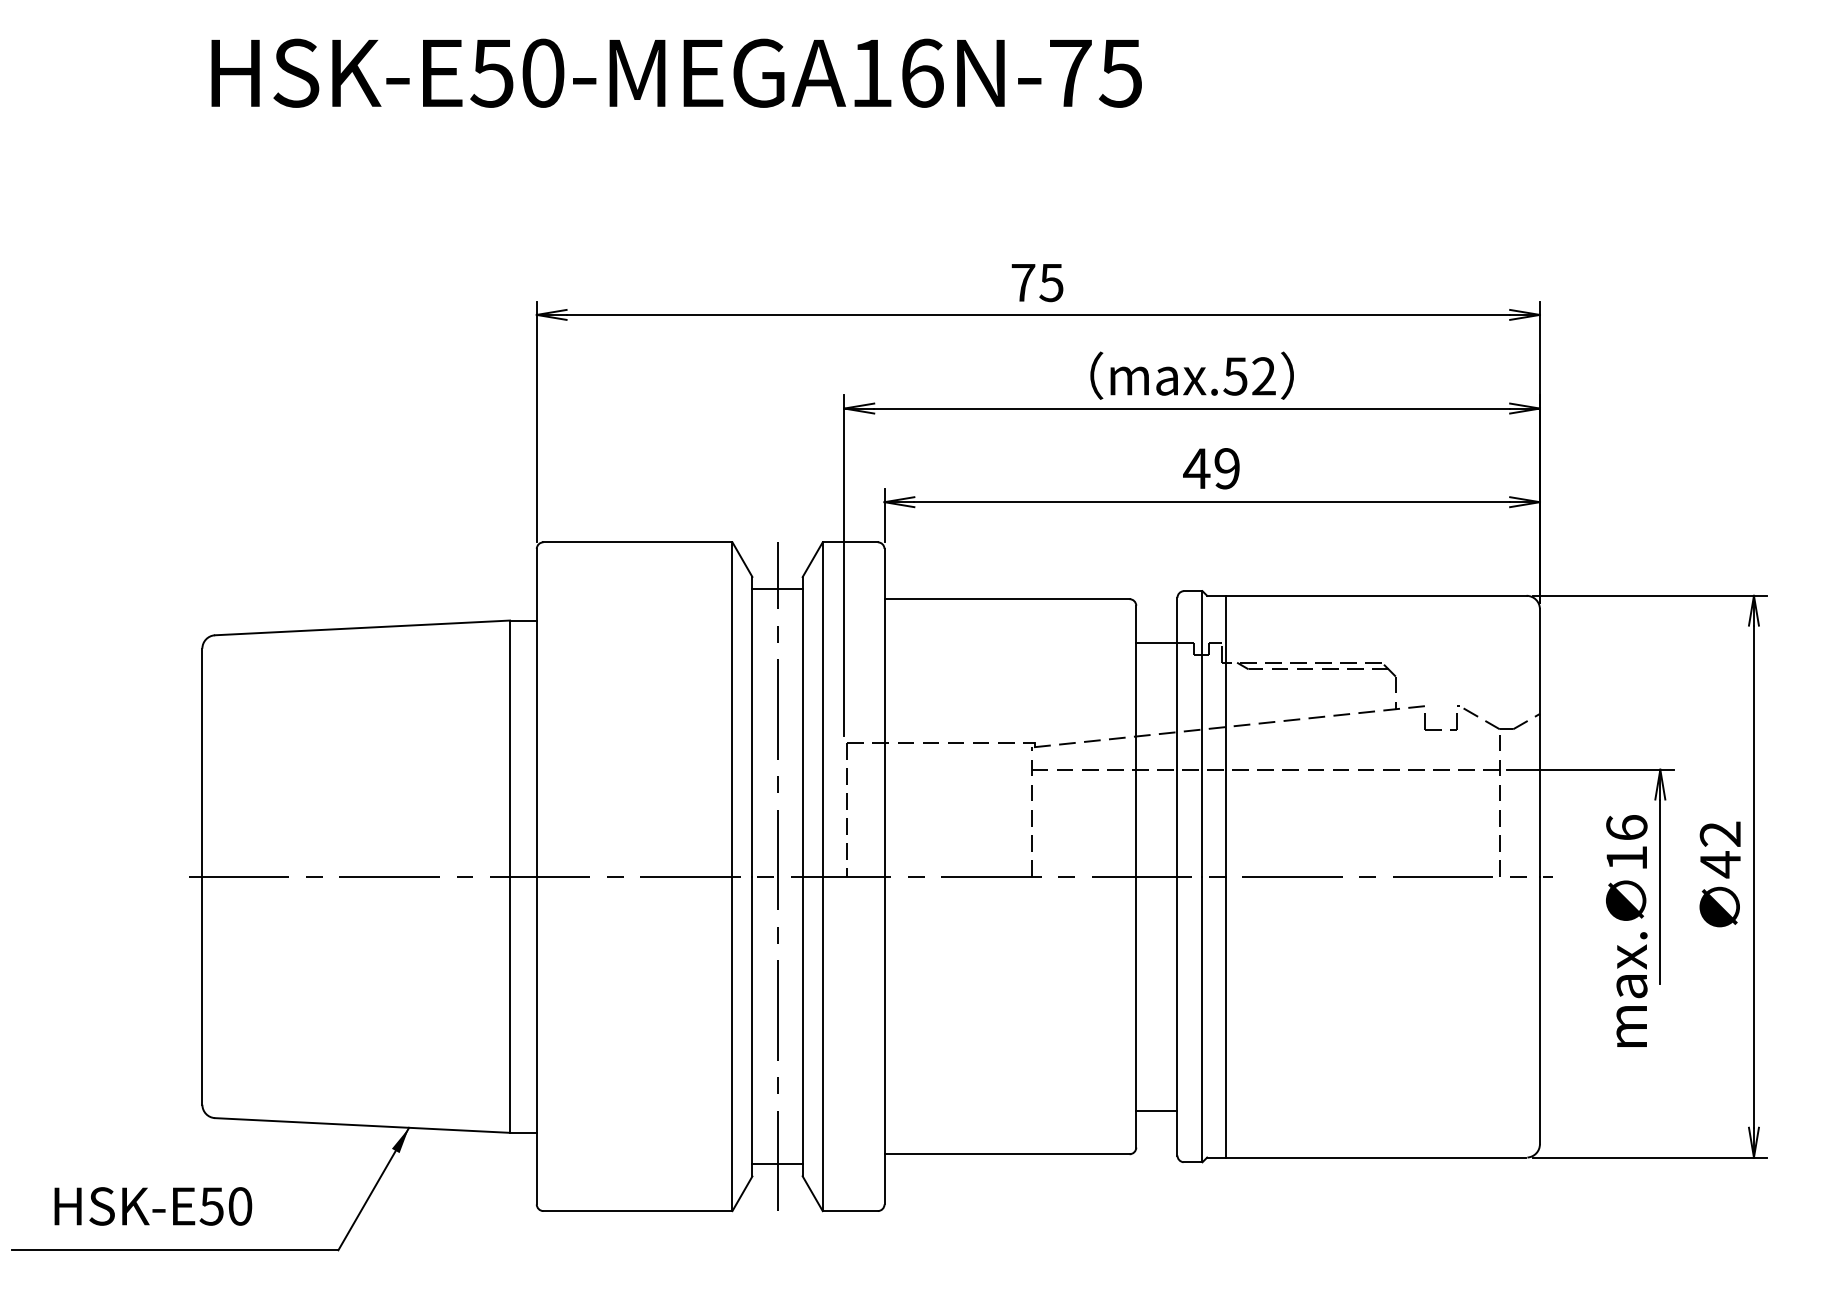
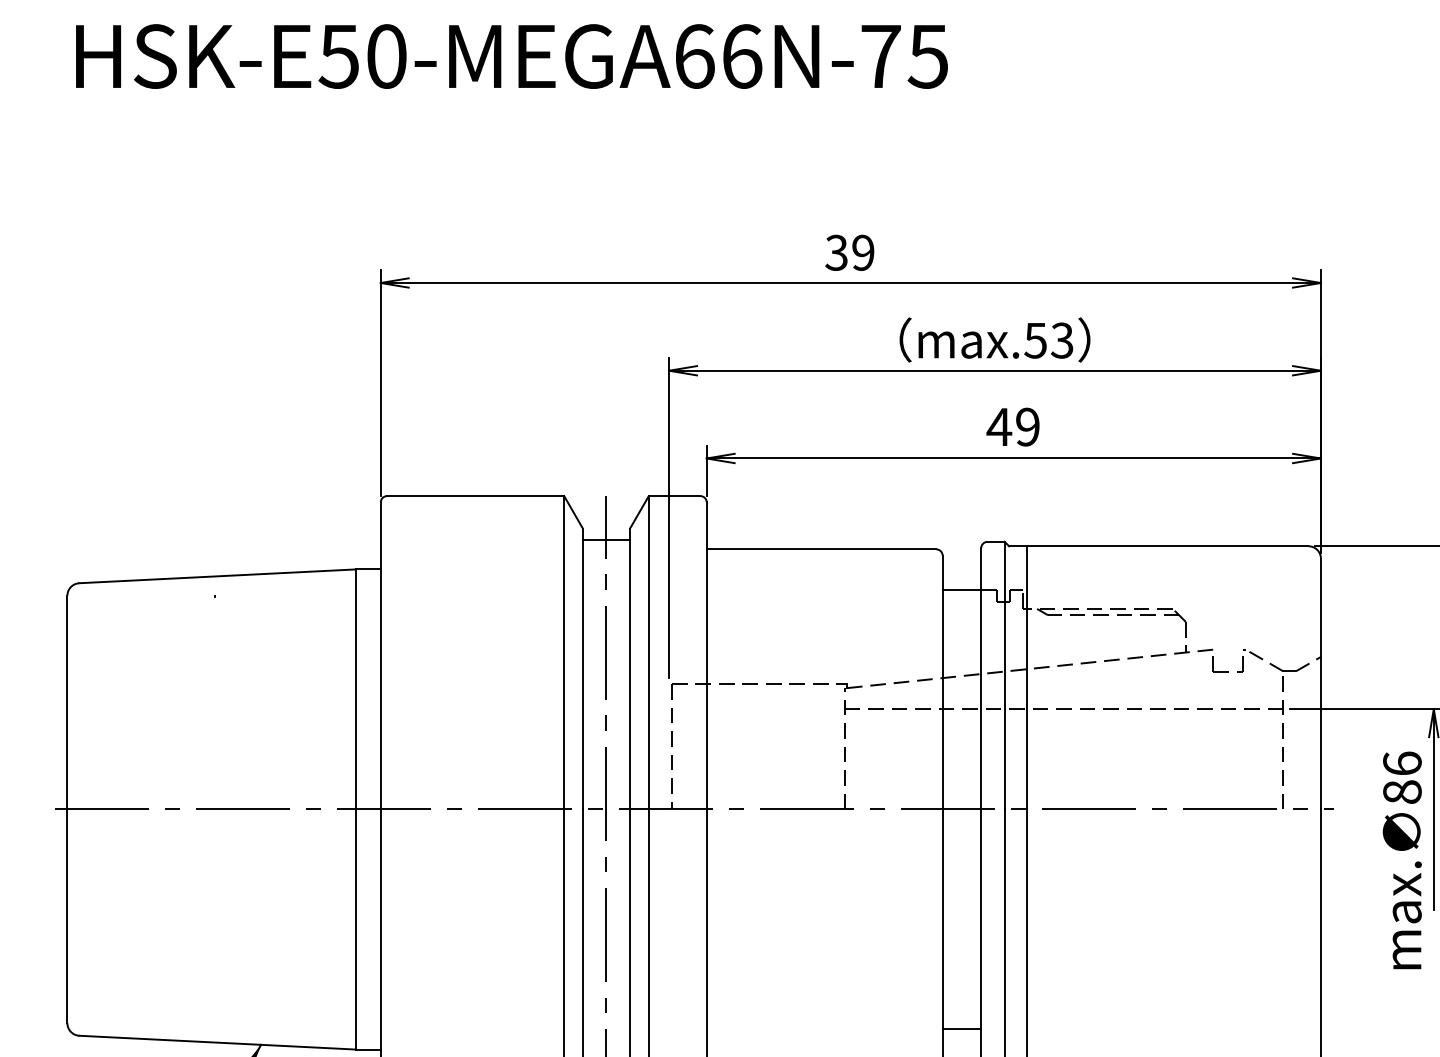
text: (872, 72) -> (695, 55), HSK-E50-MEGA16N-75 -> HSK-E50-MEGA66N-75
text: (1037, 282) -> (850, 252), 75 -> 39
text: (1263, 376) -> (1061, 340), max.52 -> max.53
text: (1626, 857) -> (1402, 791), 16 -> 86

